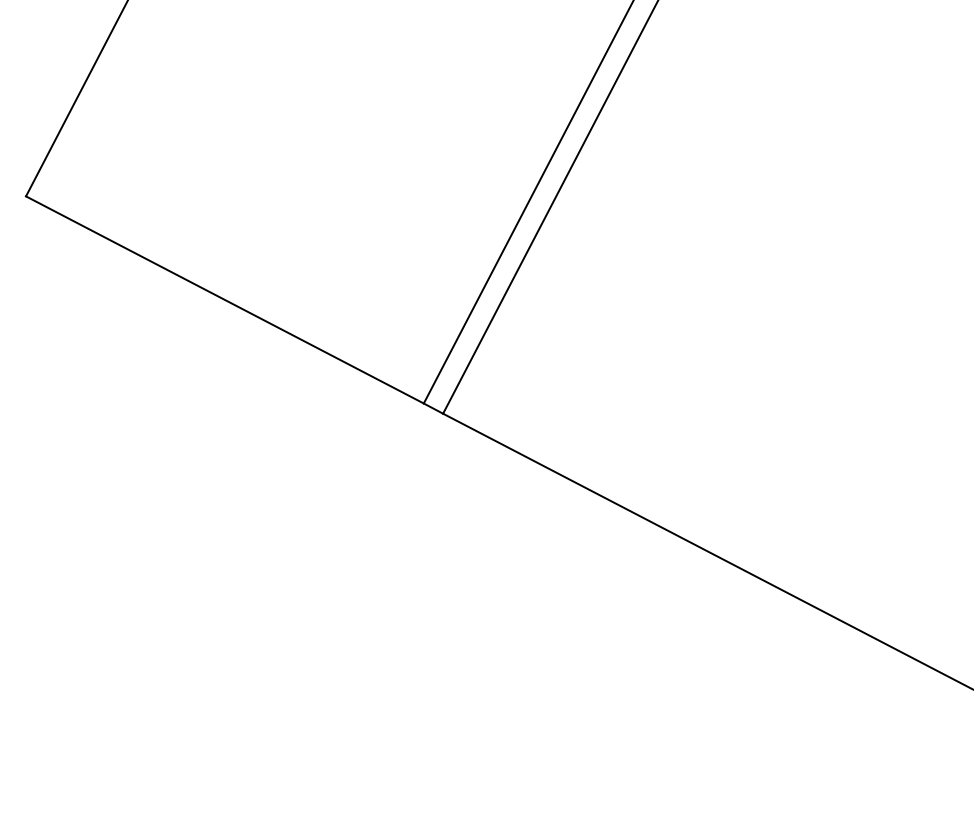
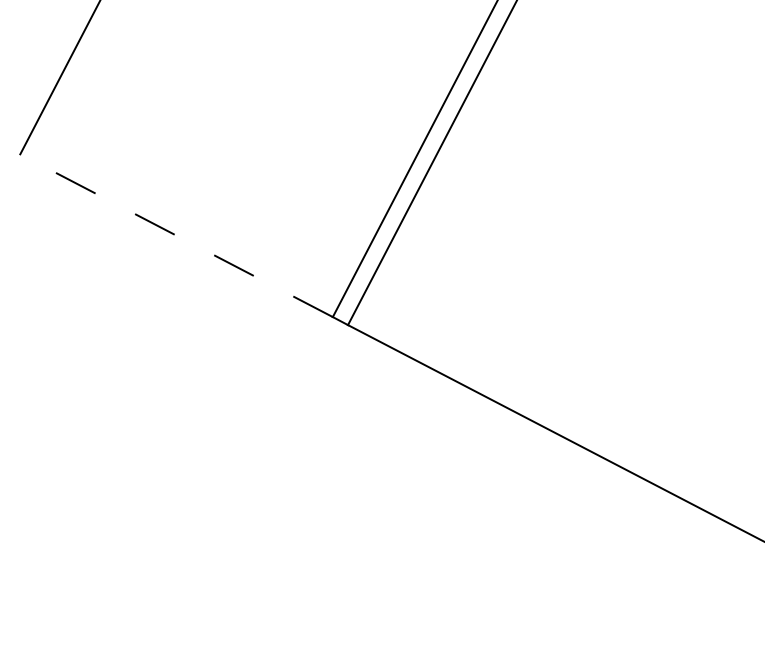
line: (224, 299) -> (176, 235), solid -> dashed

